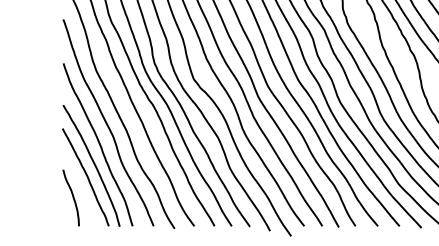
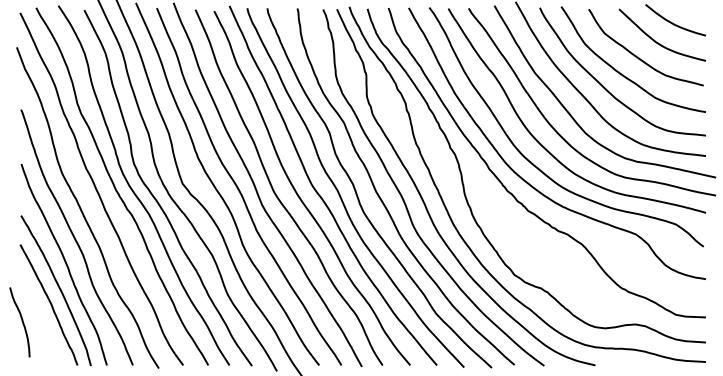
curve: (72, 197) -> (21, 321), moved

